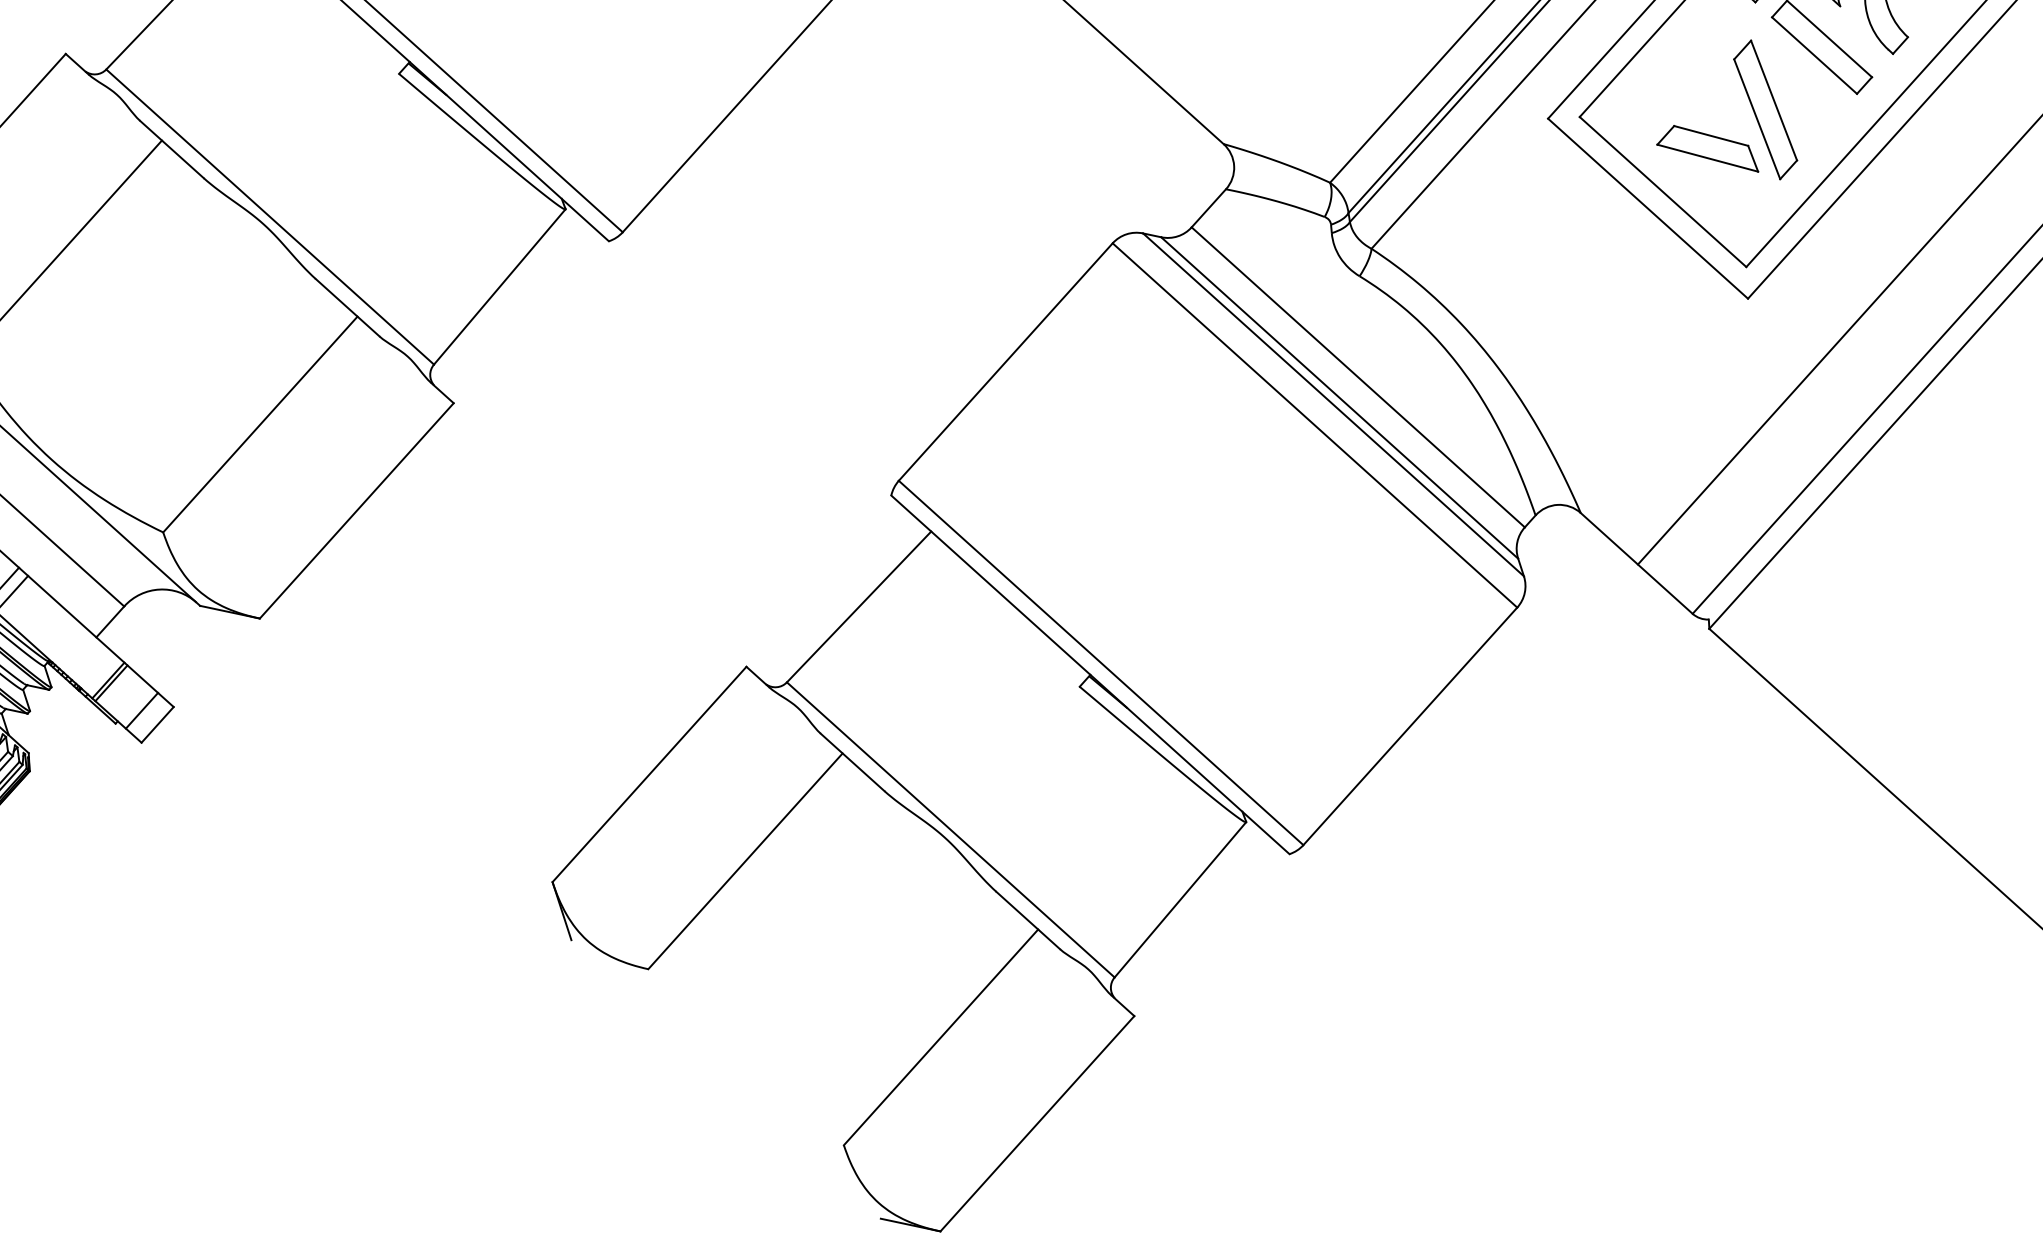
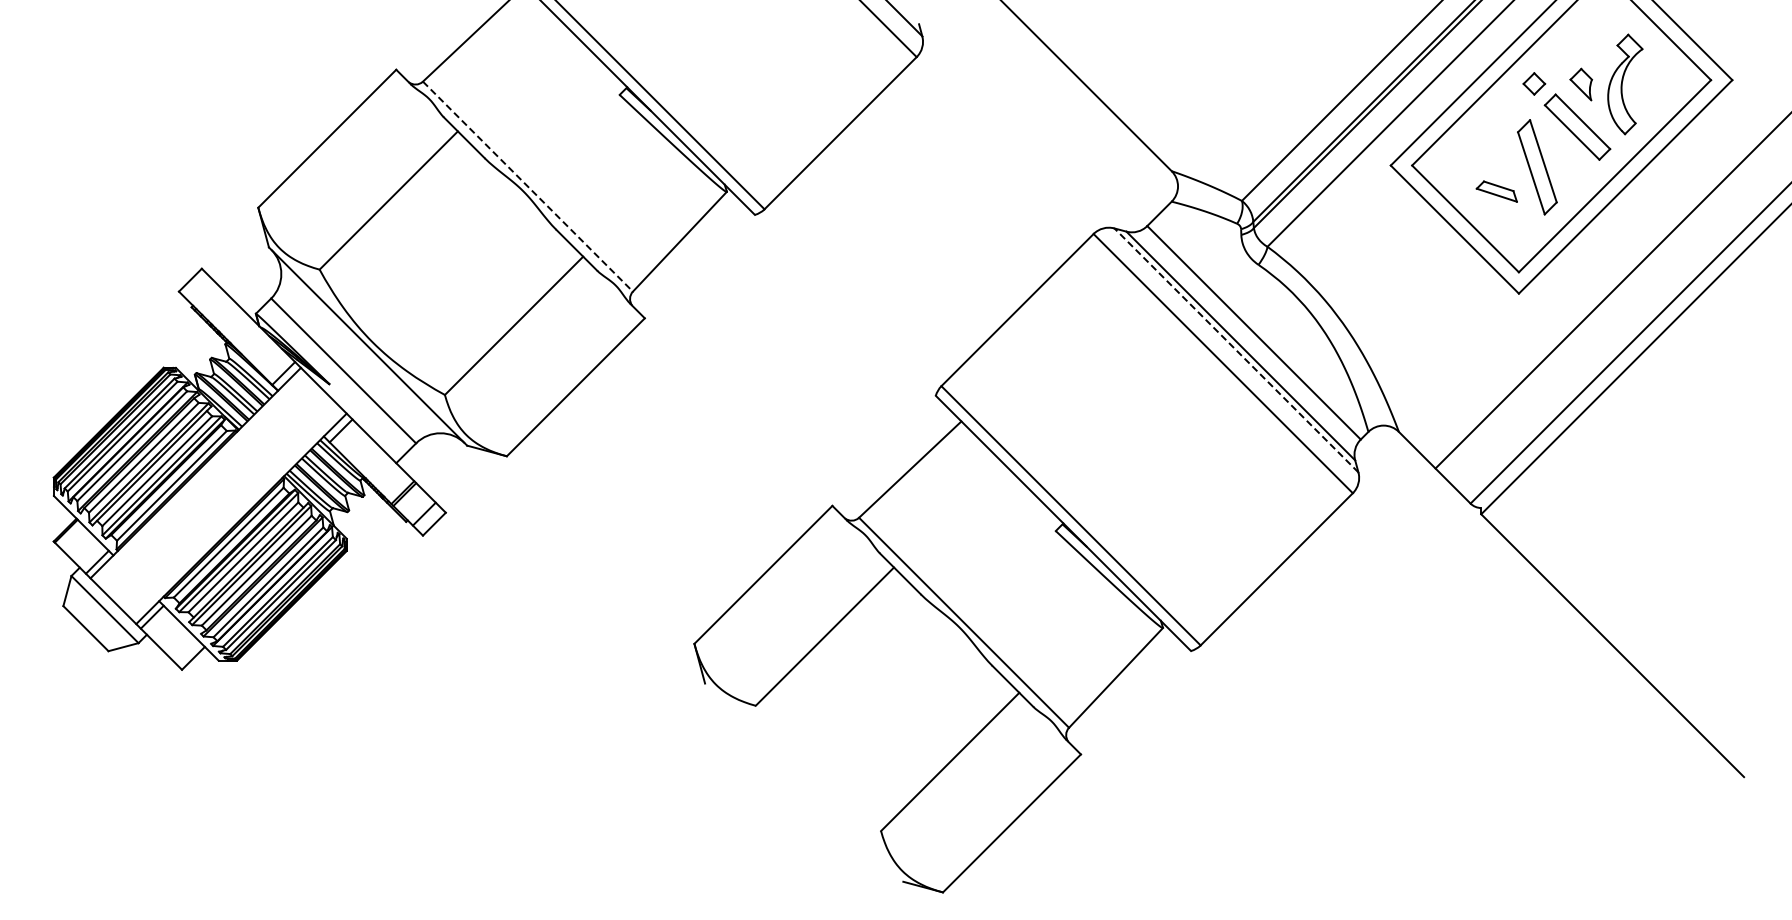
part: (1706, 148) -> (1496, 191), size x0.6
line: (271, 218) -> (528, 187), solid -> dashed
line: (1333, 404) -> (1236, 350), solid -> dashed

